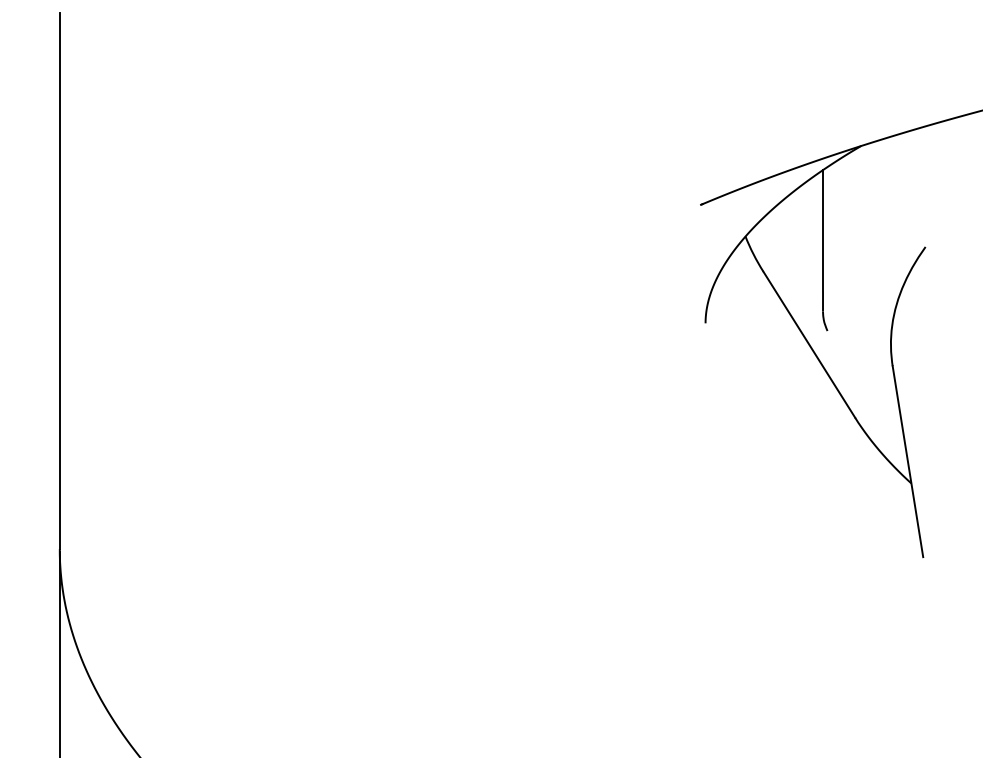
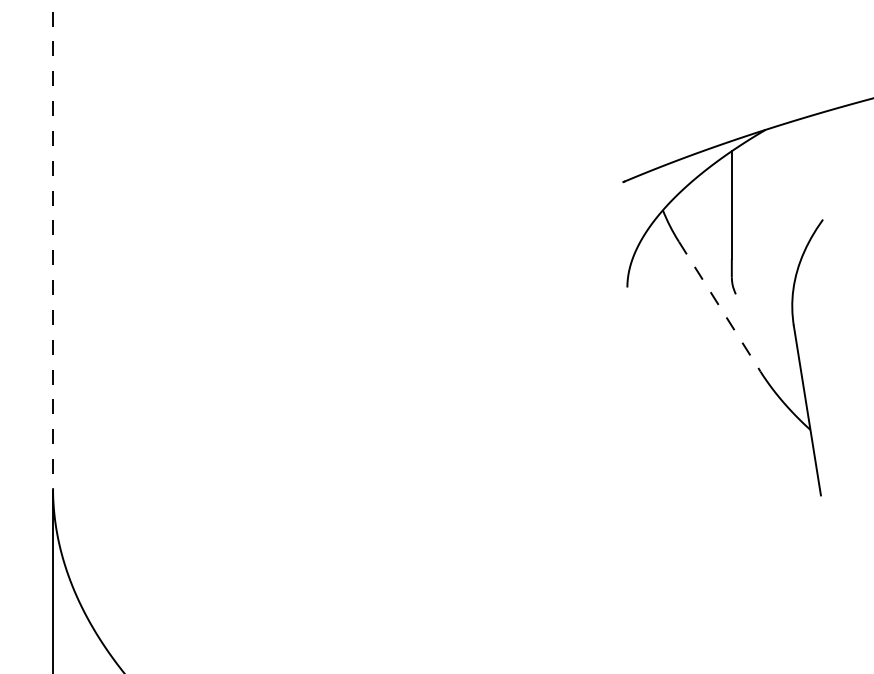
line: (60, 281) -> (53, 250), solid -> dashed
line: (809, 344) -> (719, 306), solid -> dashed

